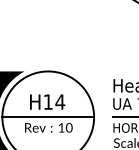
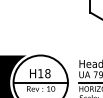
text: (59, 101) -> (47, 73), H14 -> H18

